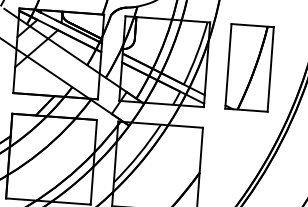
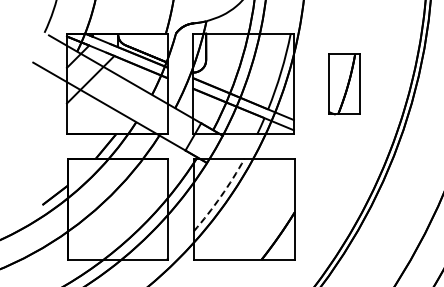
part: (249, 68) -> (344, 84), size x0.6
arc: (139, 154) -> (221, 196), solid -> dashed

